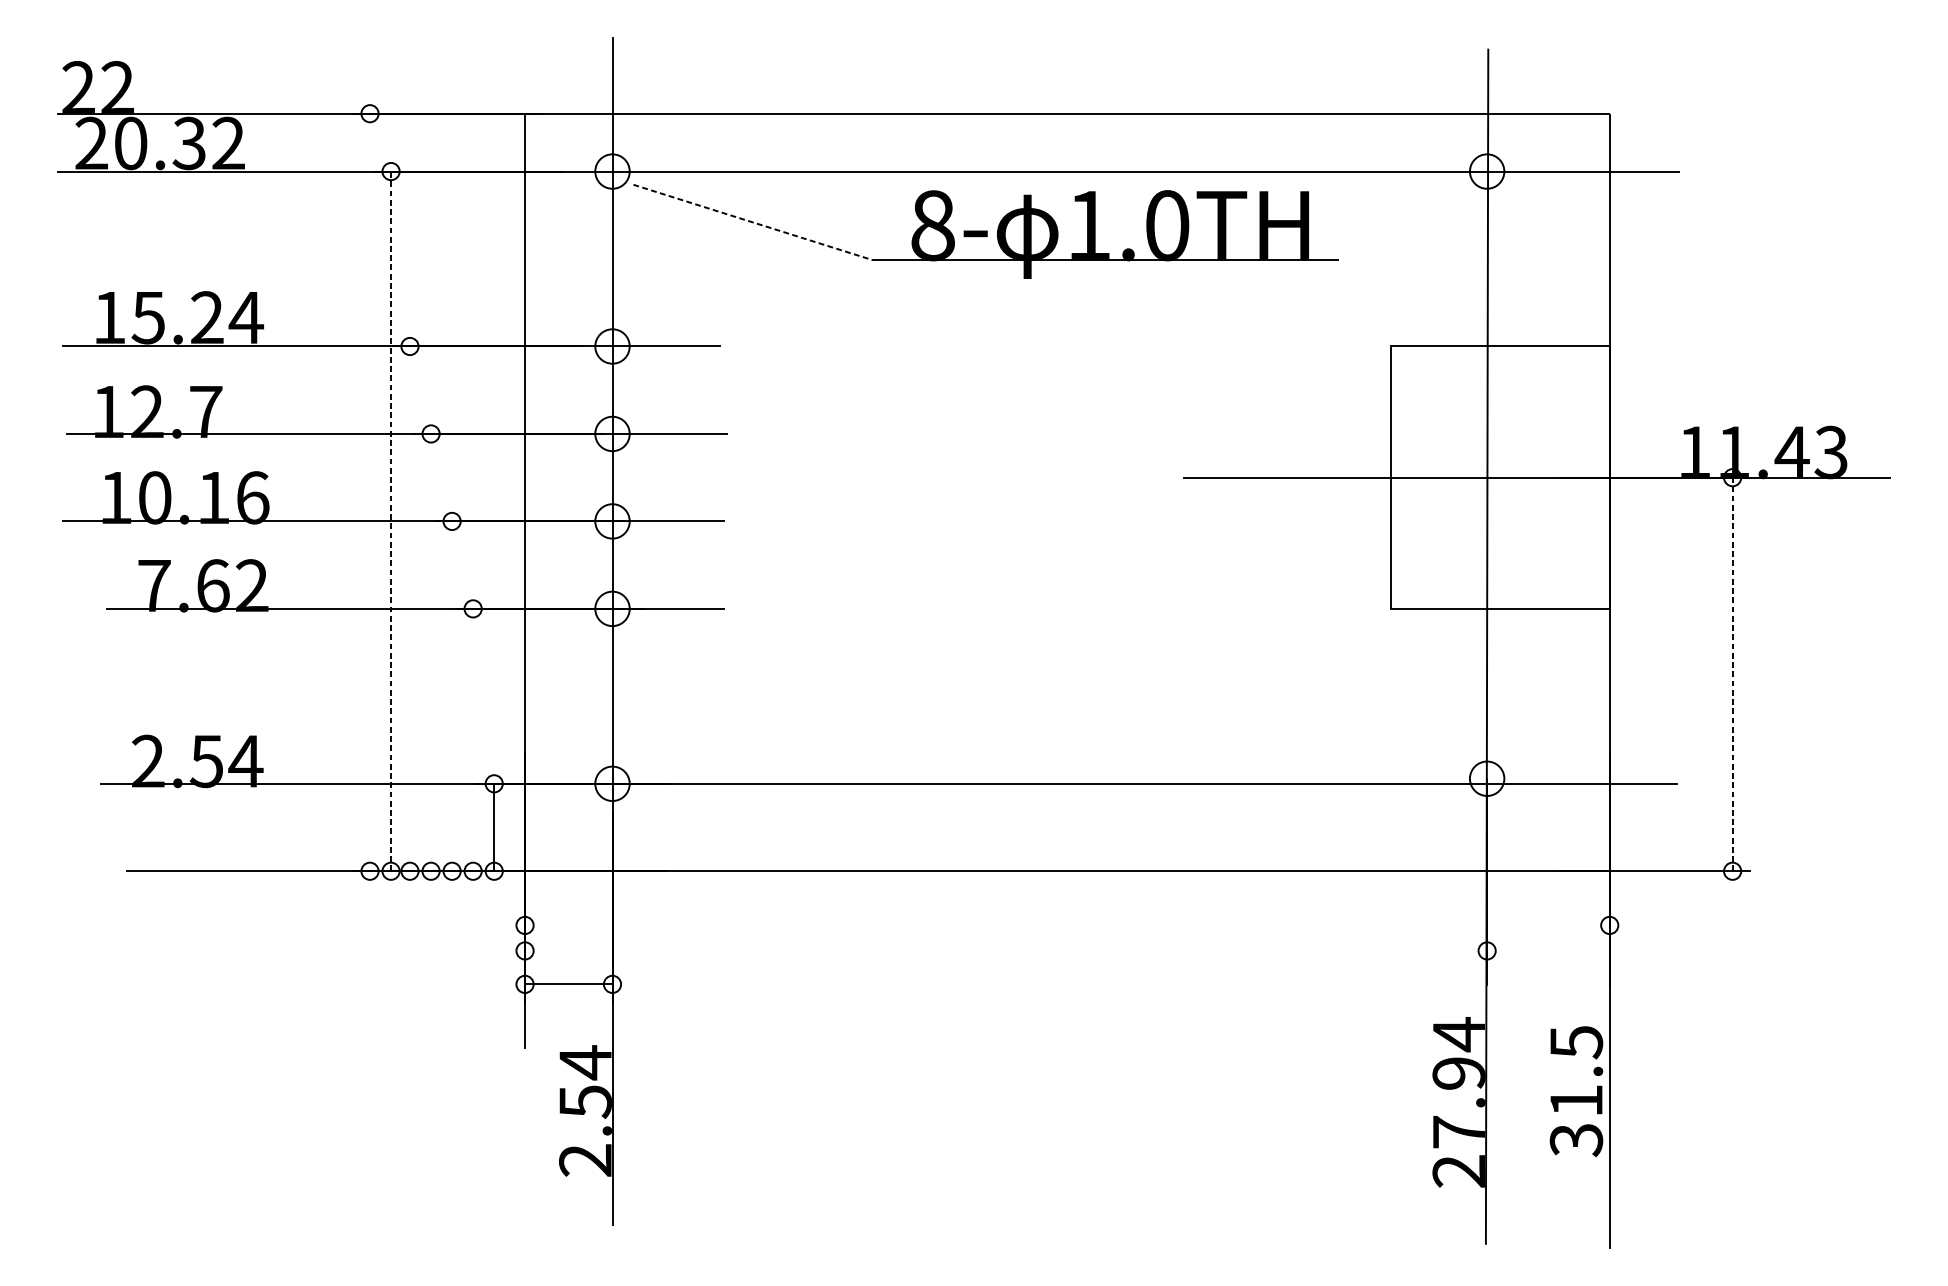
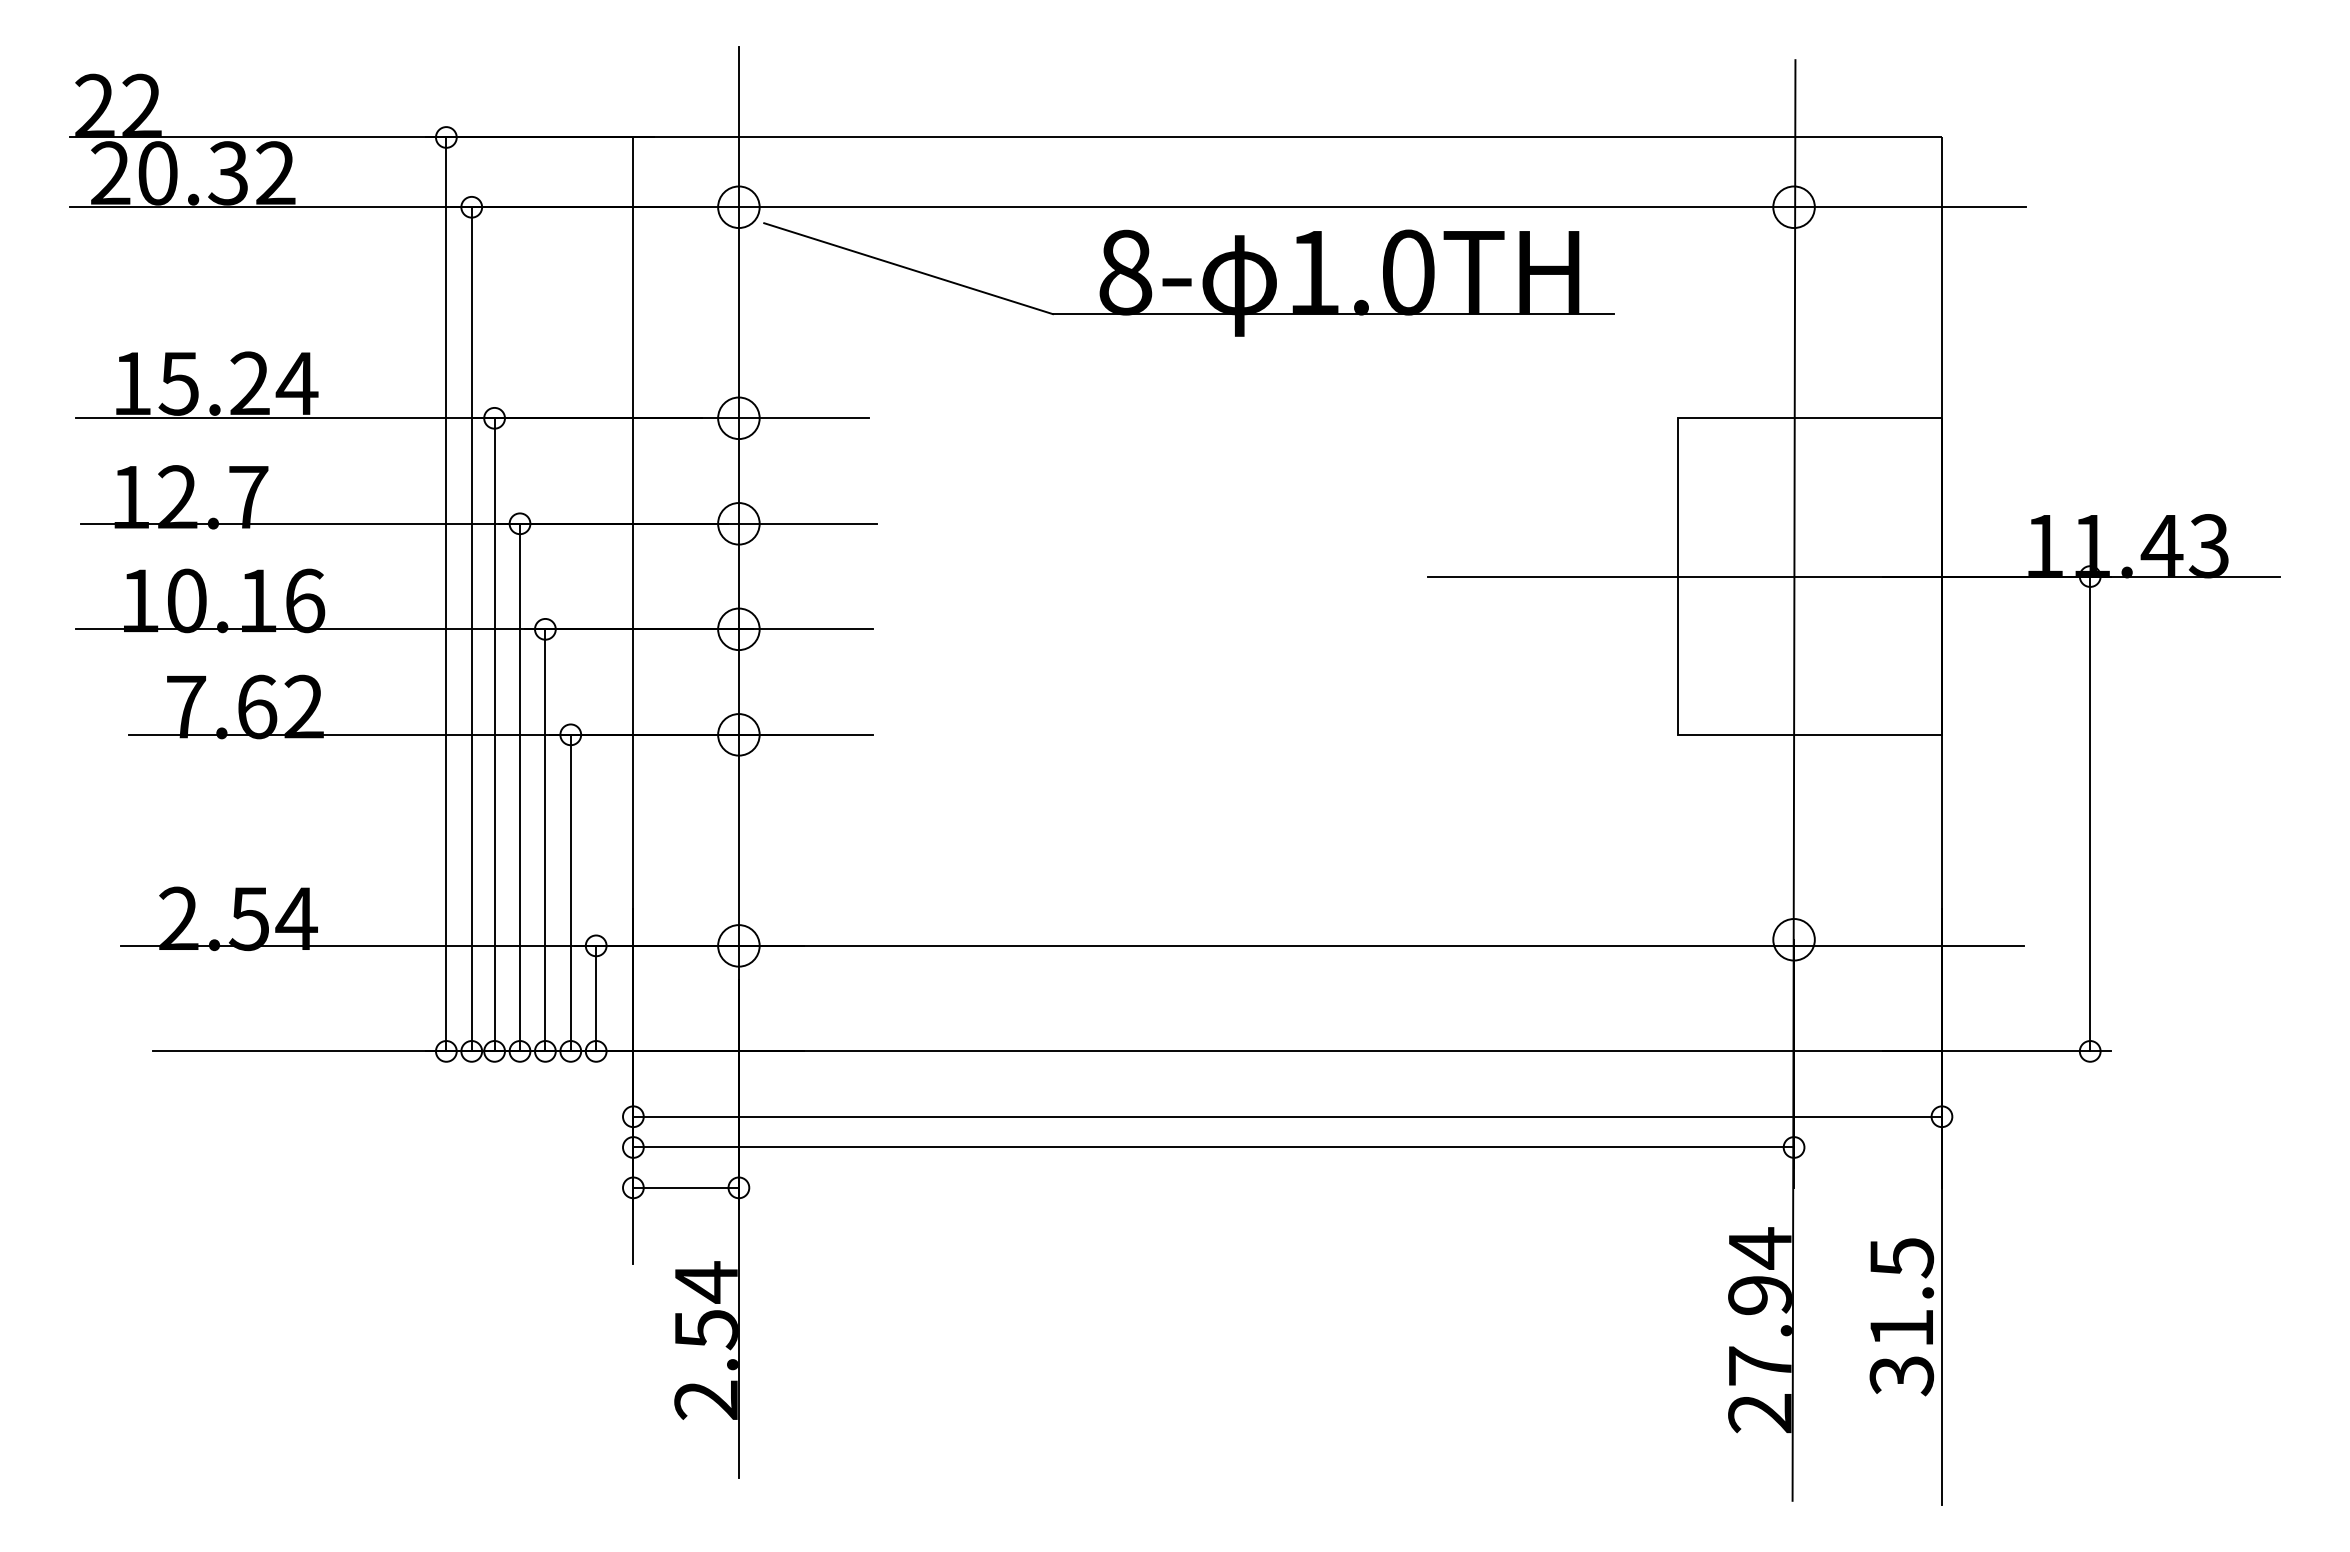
line: (753, 222) -> (909, 268), dashed -> solid
line: (370, 492) -> (446, 594), added
line: (390, 520) -> (471, 628), dashed -> solid
line: (409, 608) -> (494, 734), added
line: (431, 652) -> (520, 787), added
line: (1732, 674) -> (2090, 813), dashed -> solid
line: (452, 696) -> (545, 840), added
line: (472, 739) -> (570, 892), added
line: (1067, 925) -> (1287, 1116), added
line: (1005, 950) -> (1213, 1147), added

